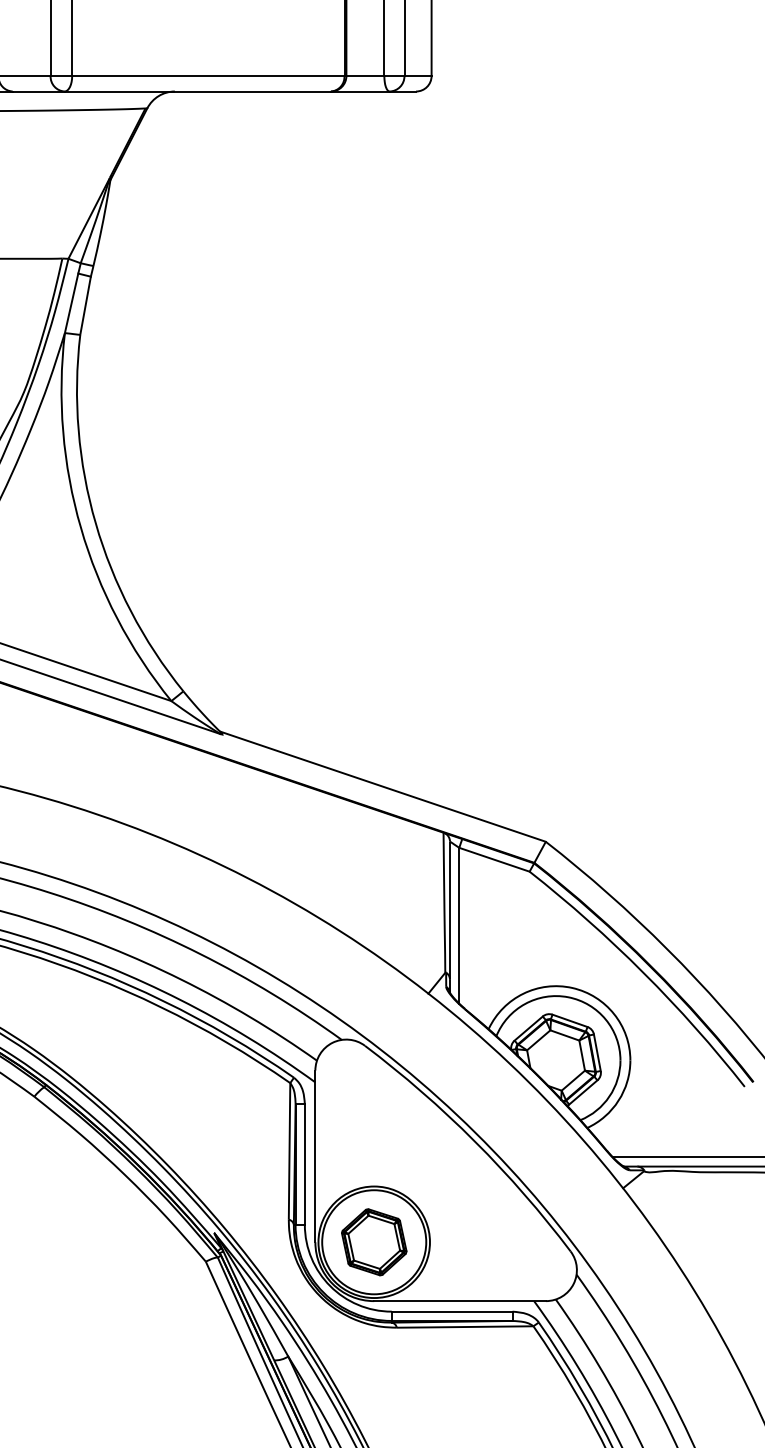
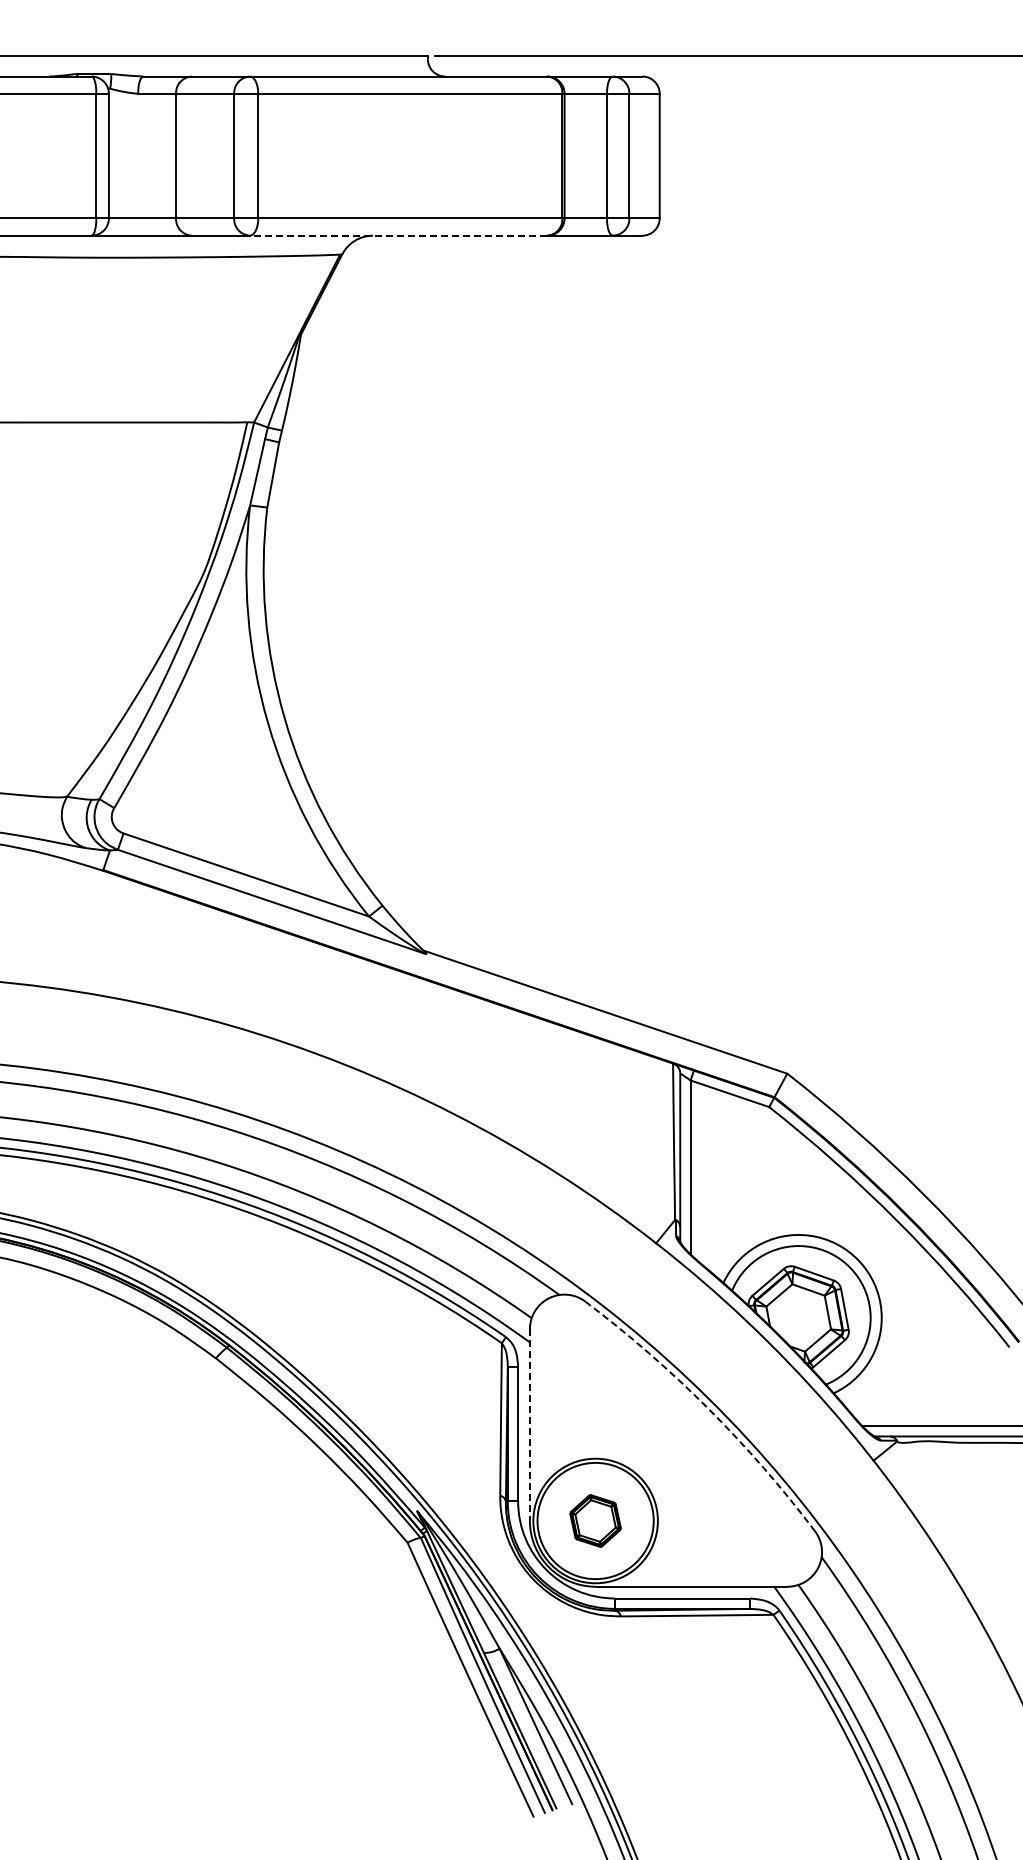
line: (197, 91) -> (398, 235), solid -> dashed
arc: (475, 1141) -> (708, 1408), solid -> dashed
line: (315, 1156) -> (529, 1425), solid -> dashed
part: (374, 1241) -> (595, 1520), size x0.7

